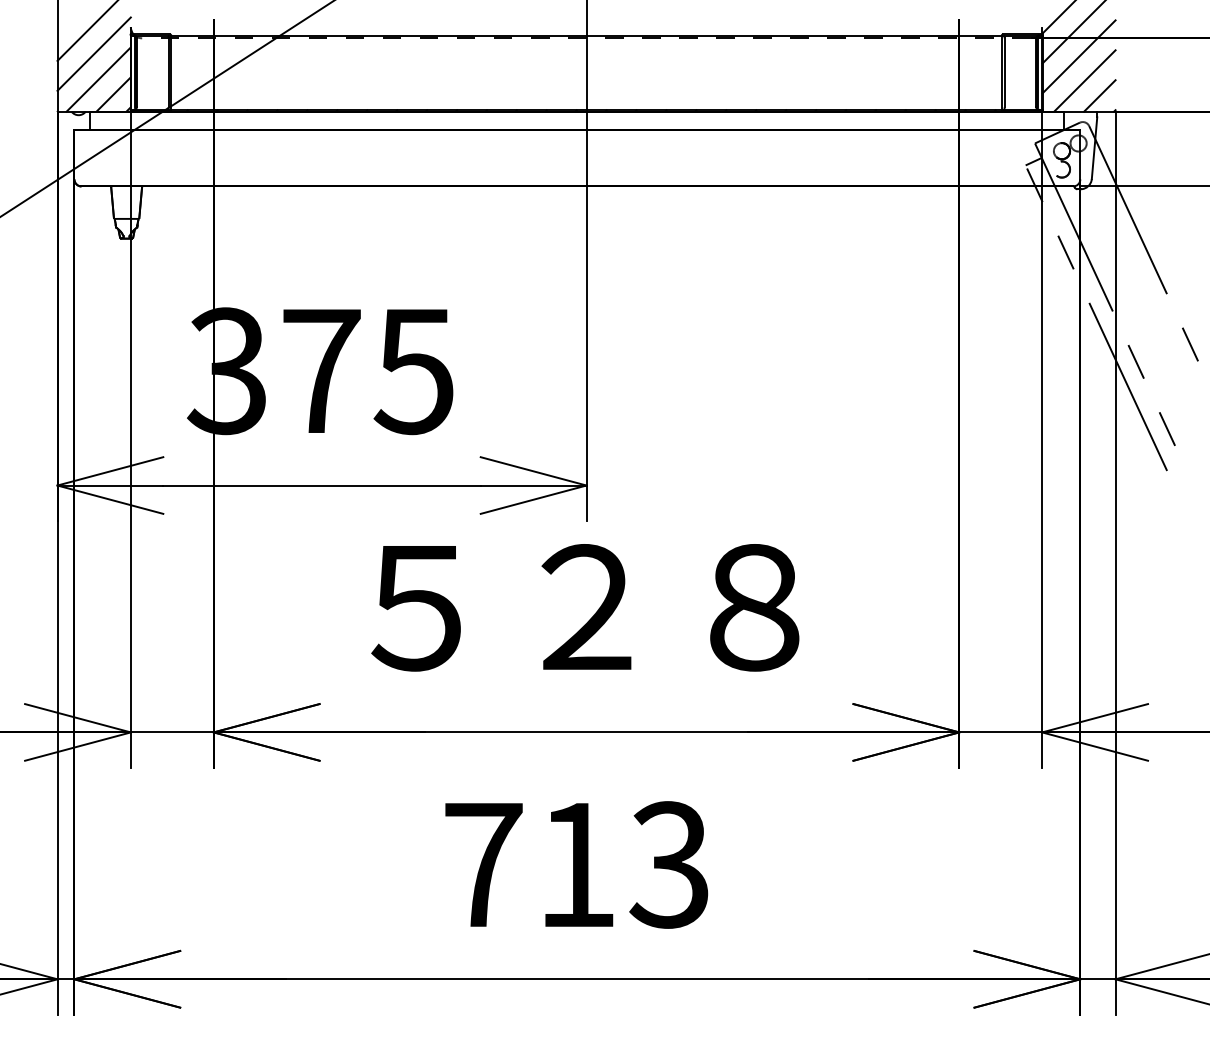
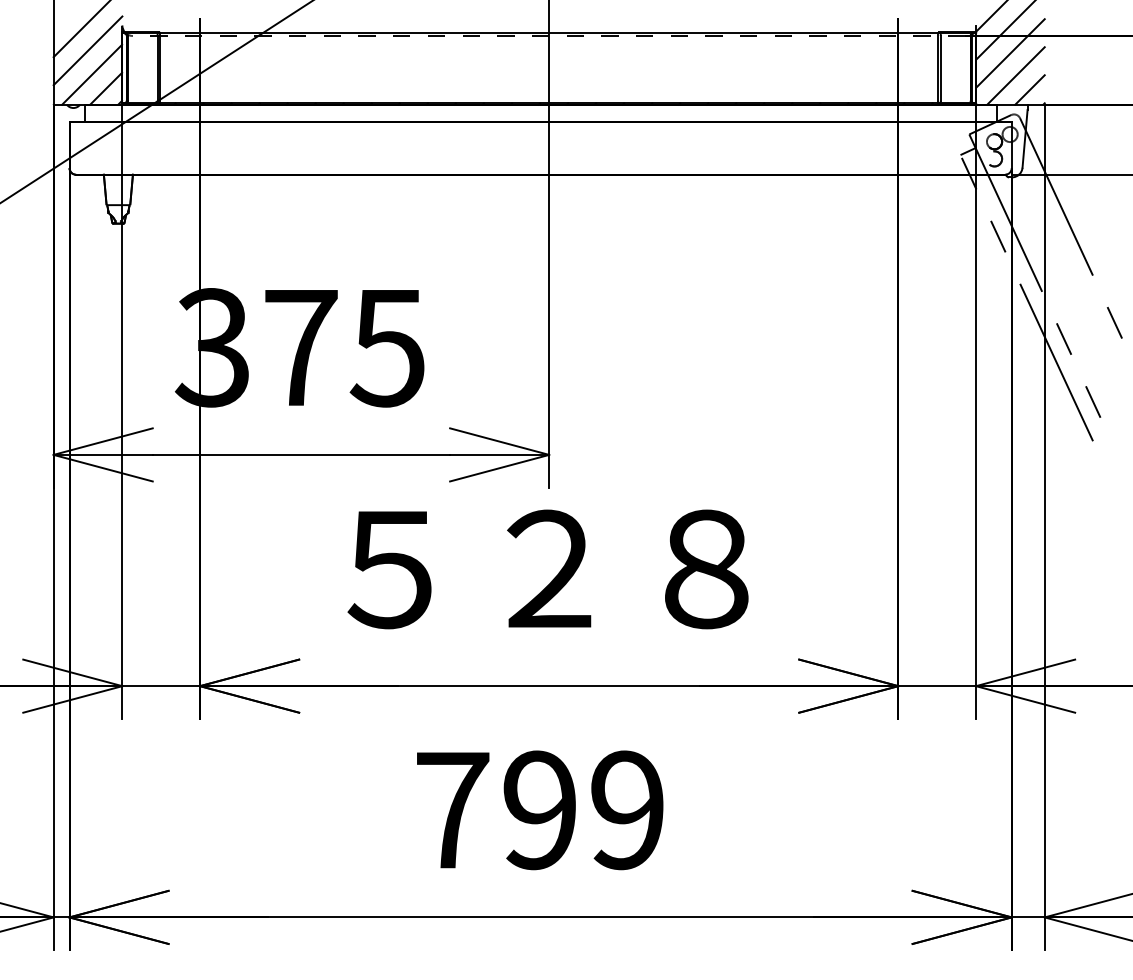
text: (623, 864) -> (583, 809), 713 -> 799

